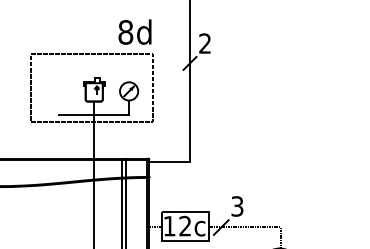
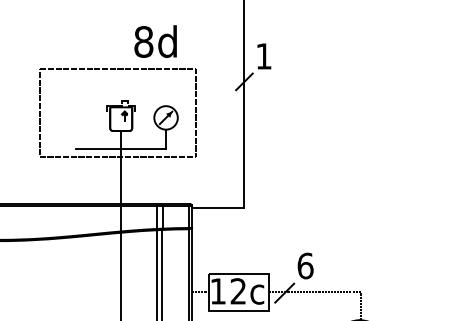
text: (134, 31) -> (154, 40), moved
text: (204, 43) -> (263, 56), 2 -> 1
text: (237, 206) -> (305, 266), 3 -> 6

